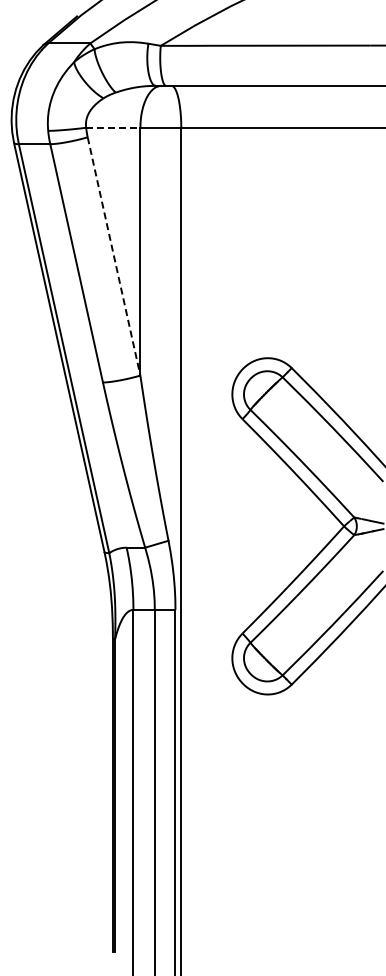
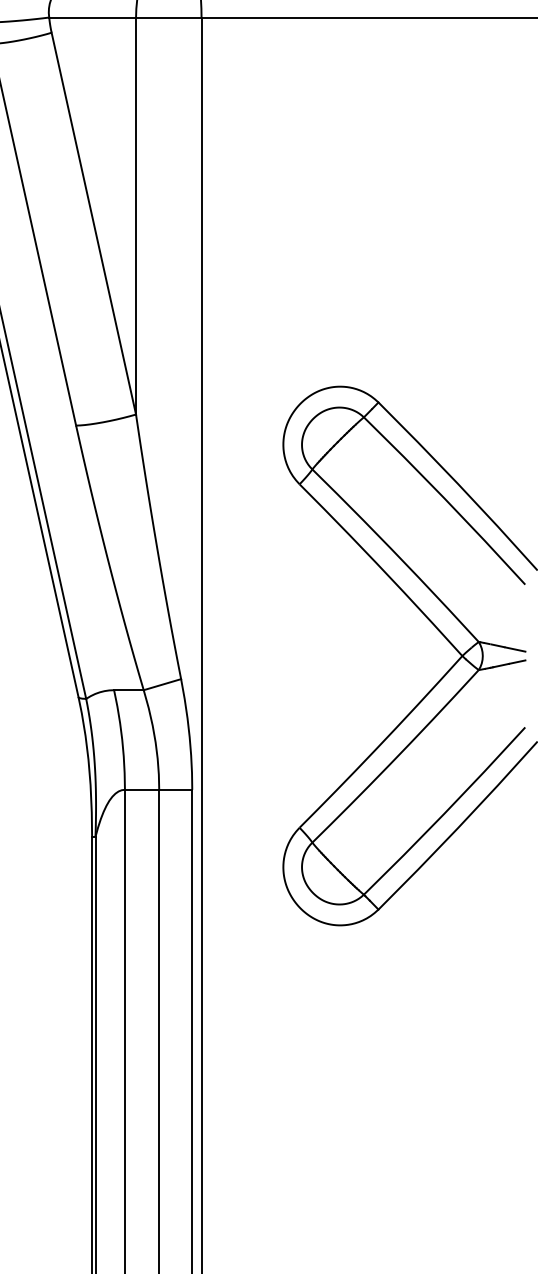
line: (113, 127) -> (92, 17), dashed -> solid
line: (114, 256) -> (94, 223), dashed -> solid

